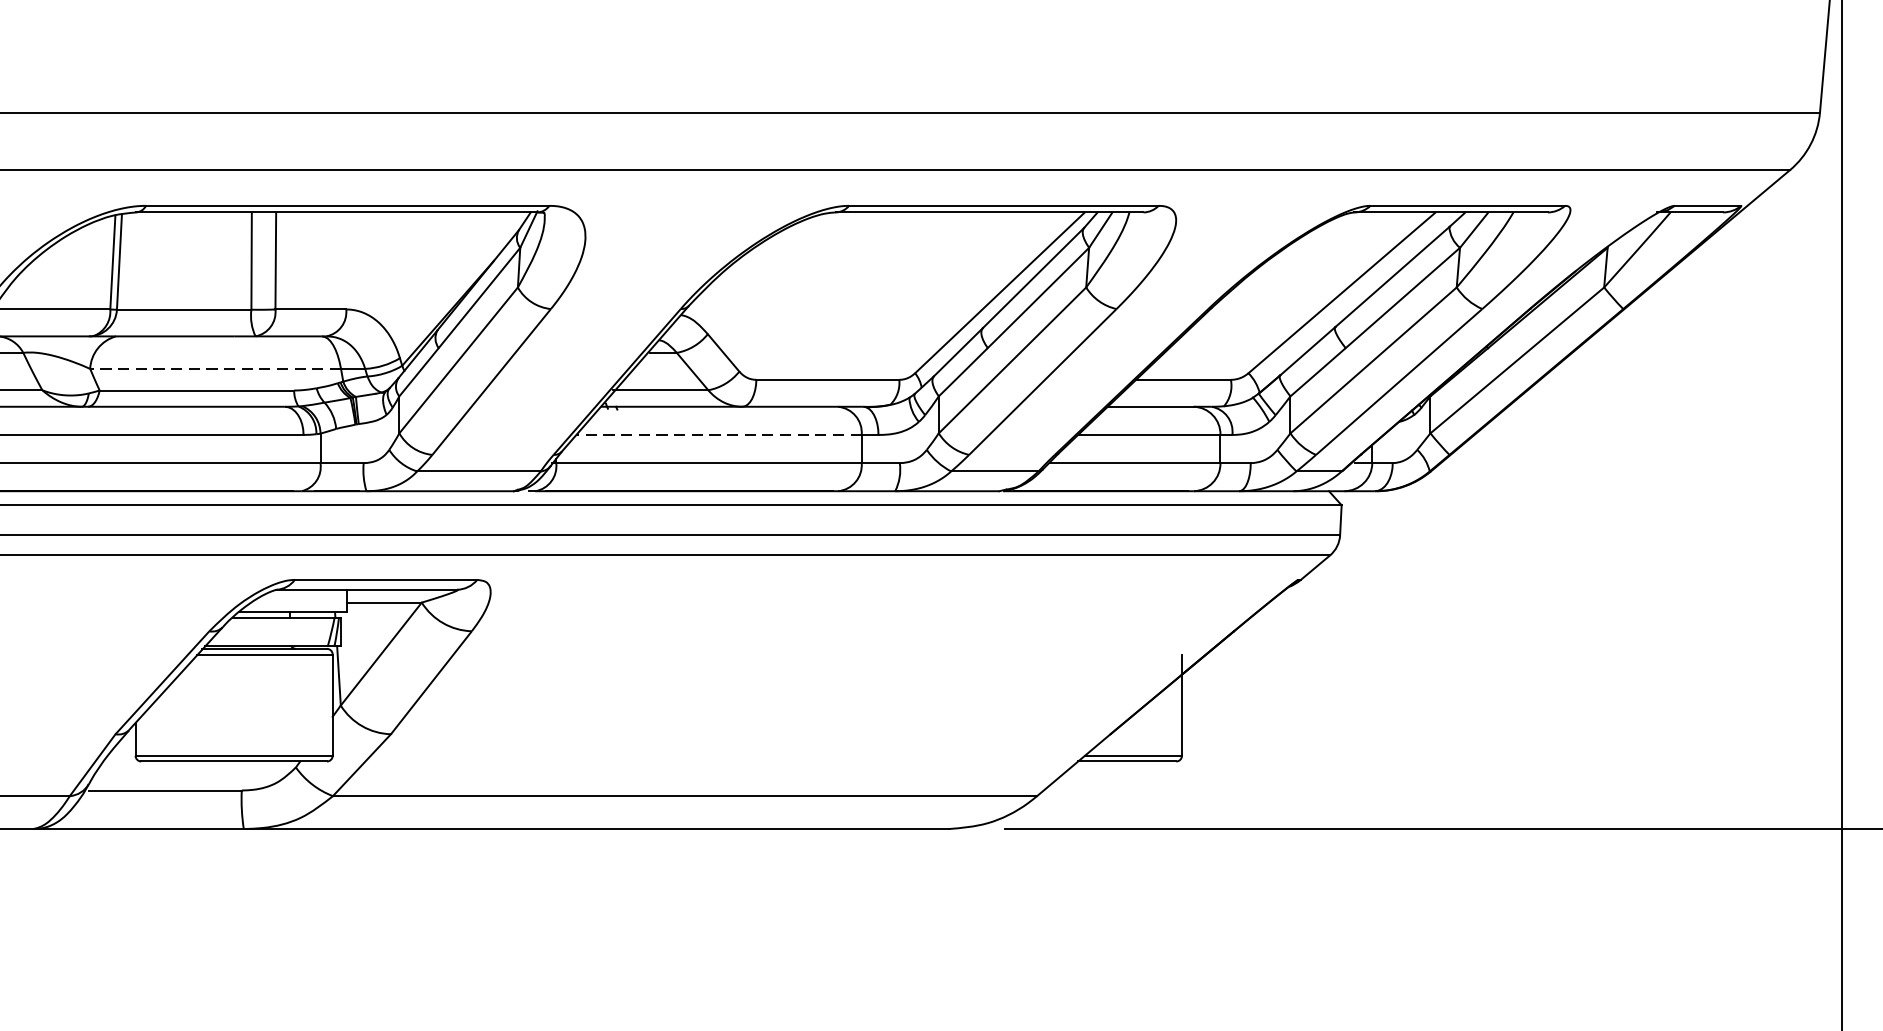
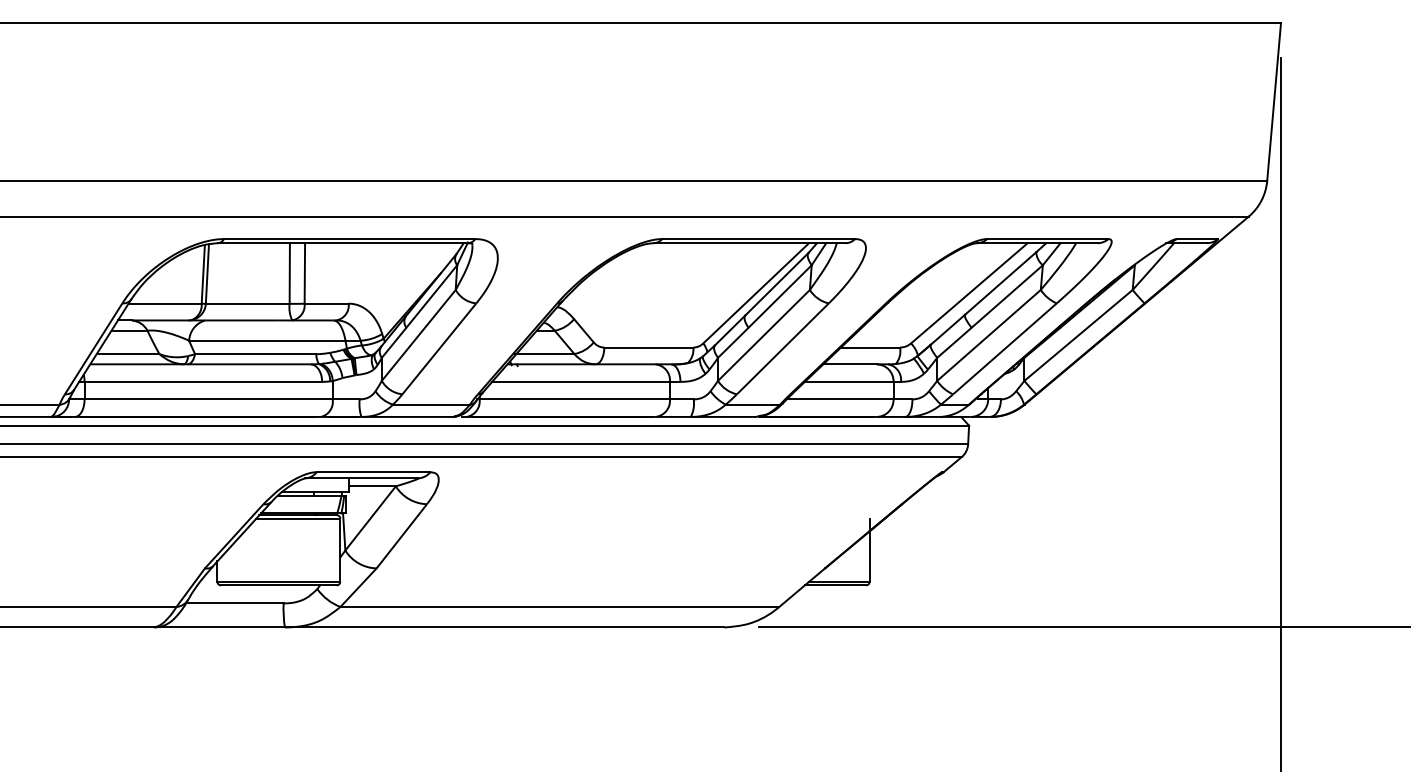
line: (214, 368) -> (266, 340), dashed -> solid
line: (719, 434) -> (581, 381), dashed -> solid

